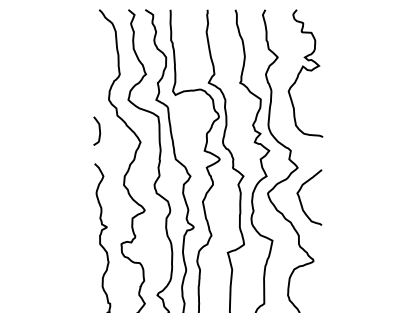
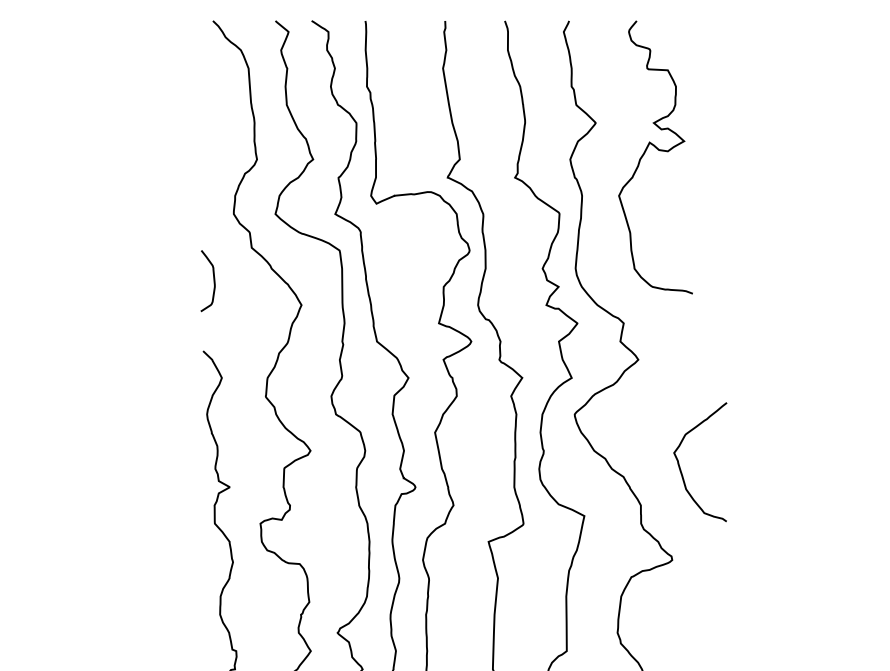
curve: (301, 201) -> (683, 470), moved

